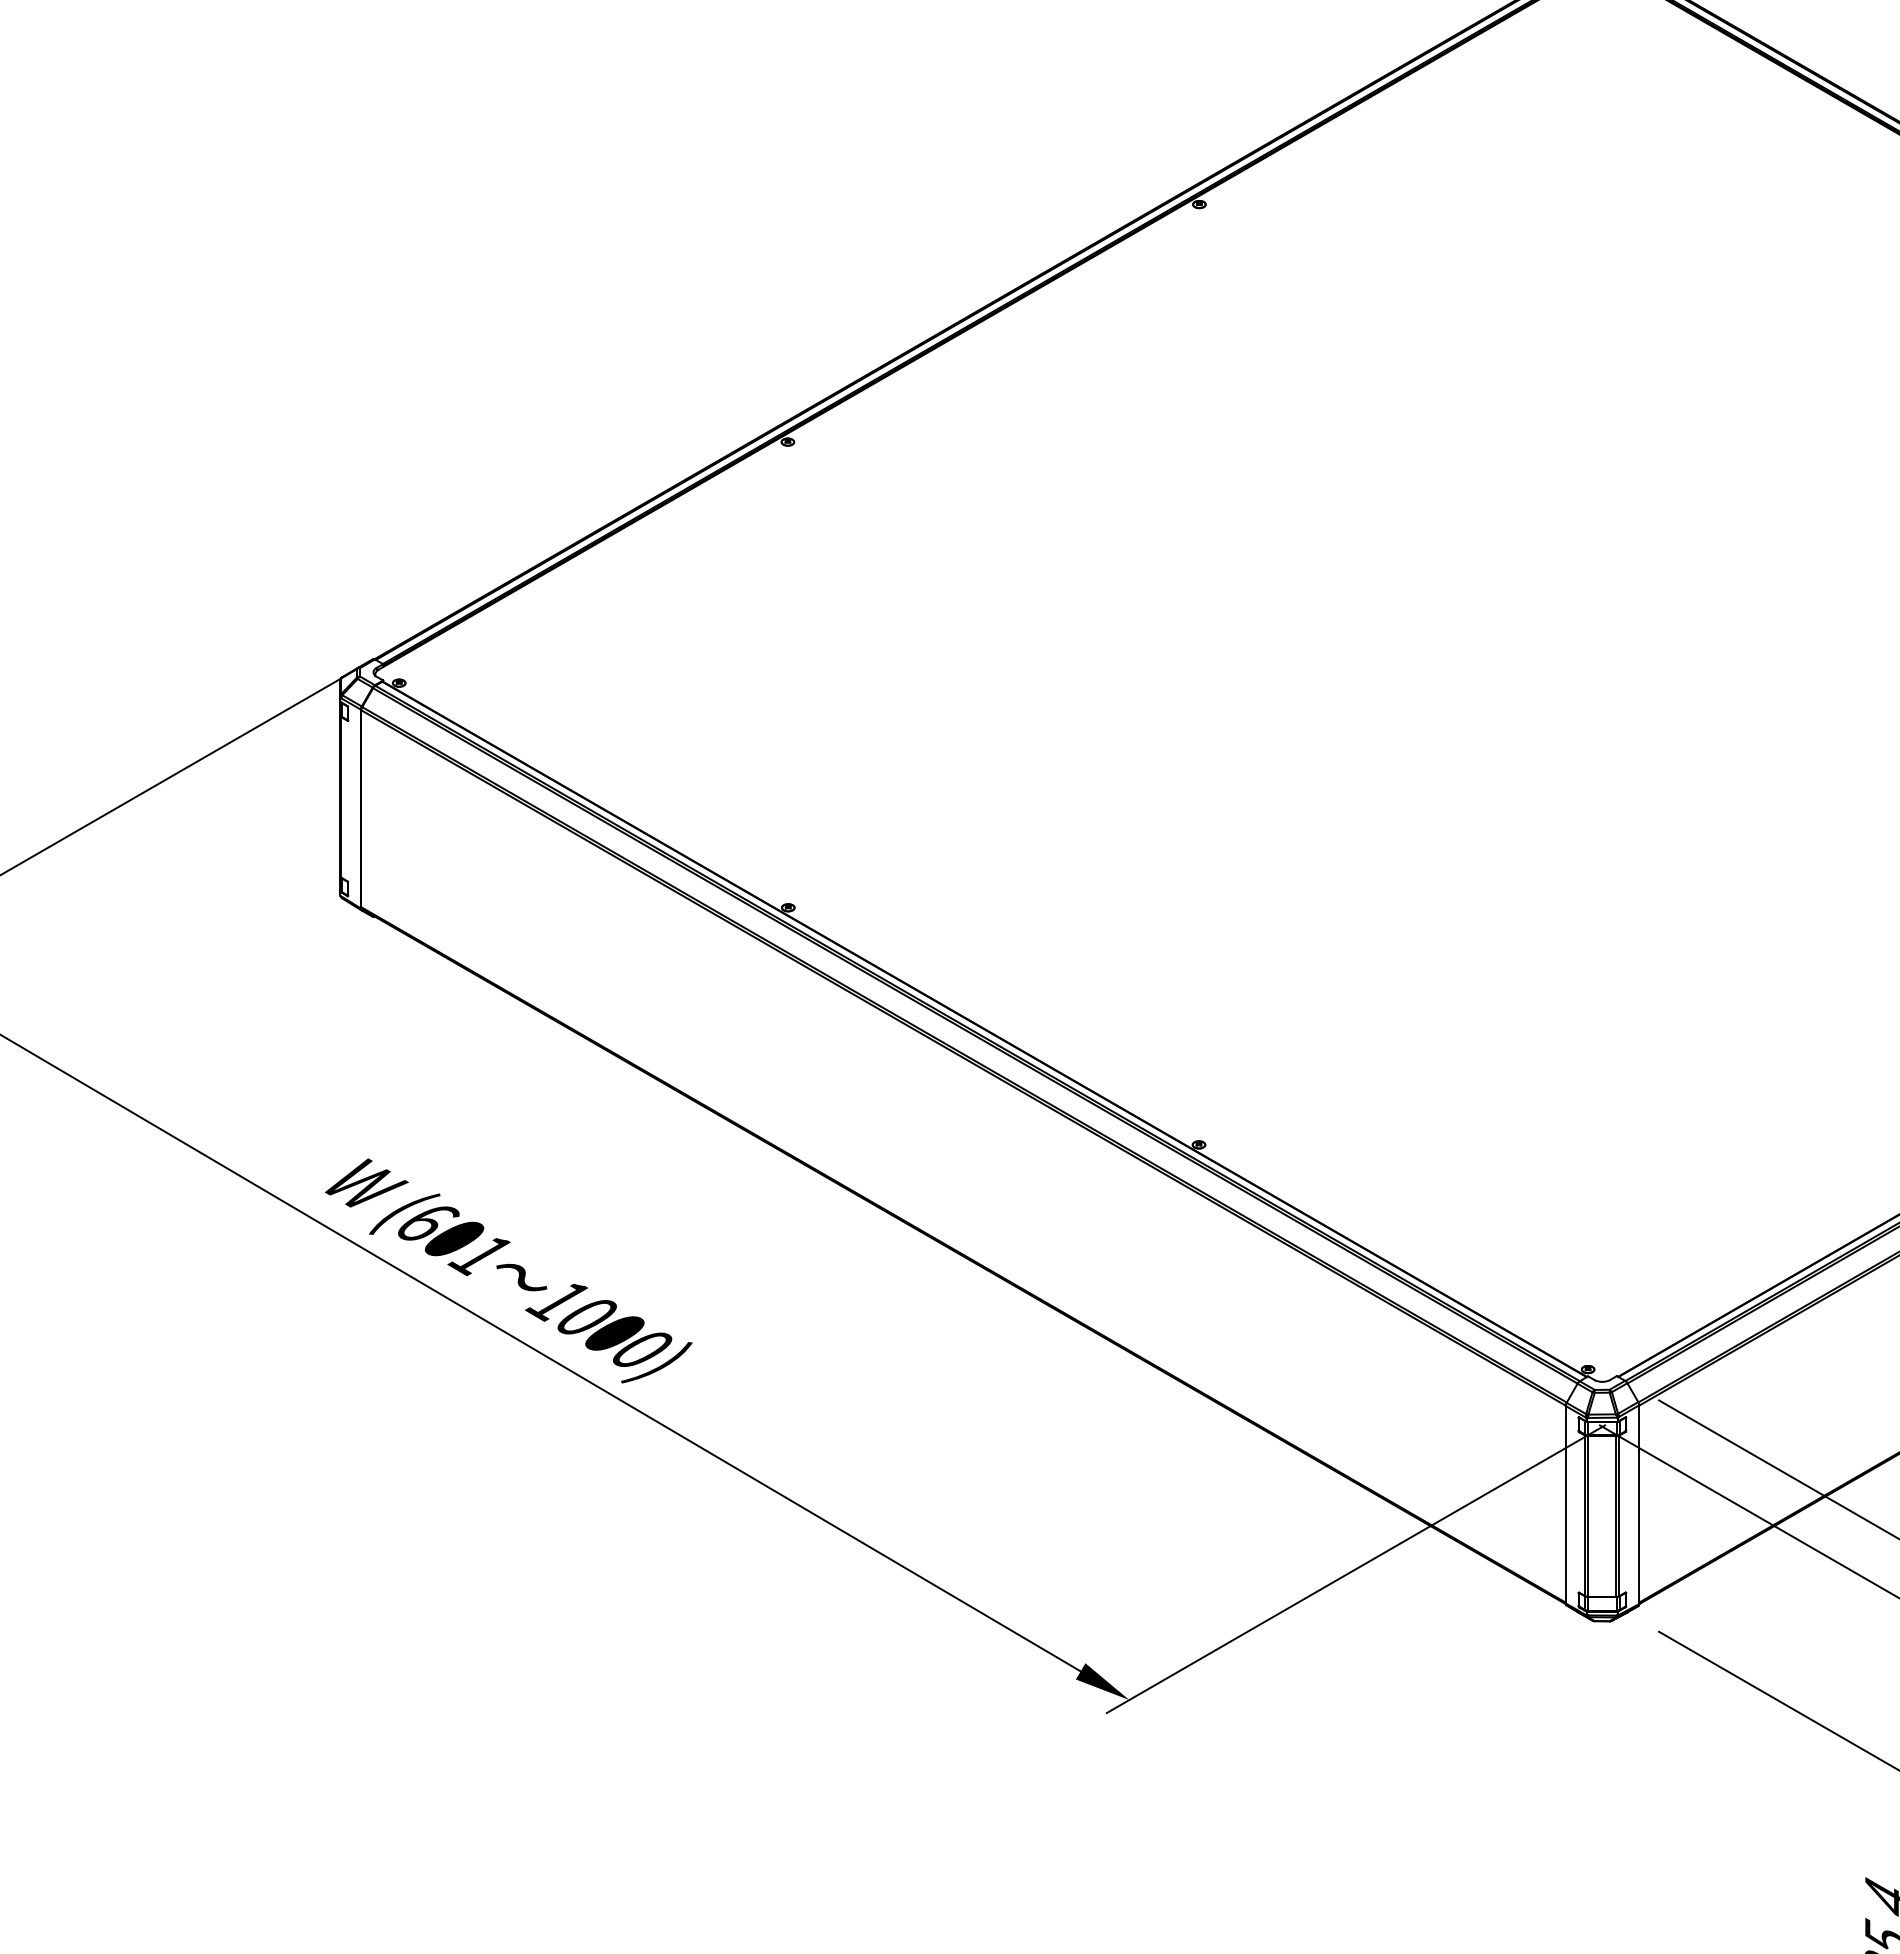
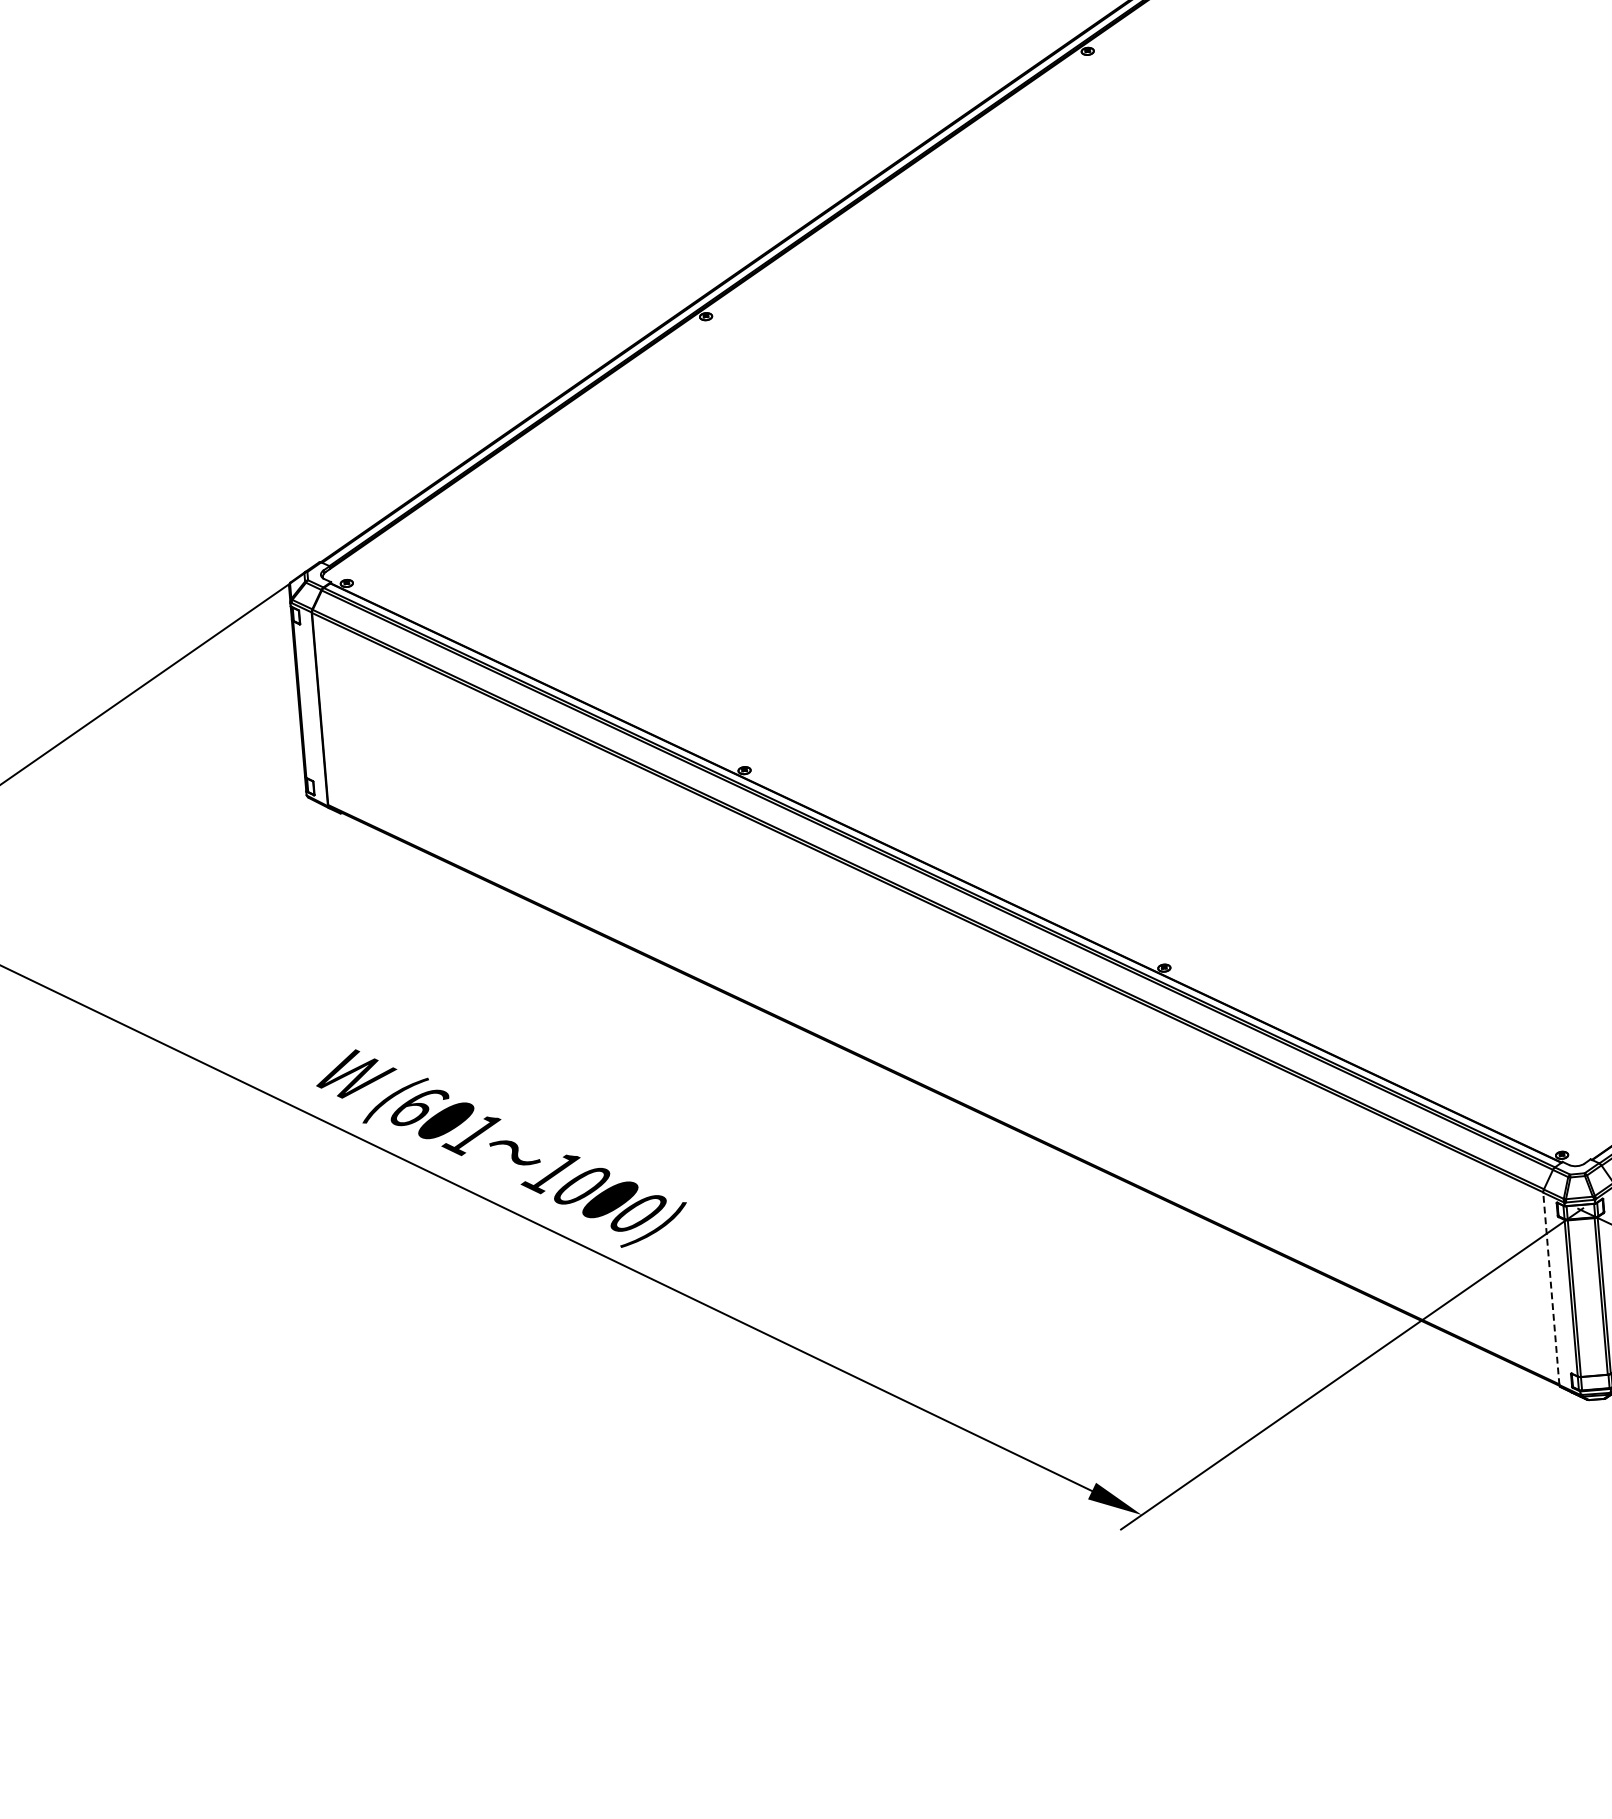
line: (1565, 1504) -> (1551, 1288), solid -> dashed

